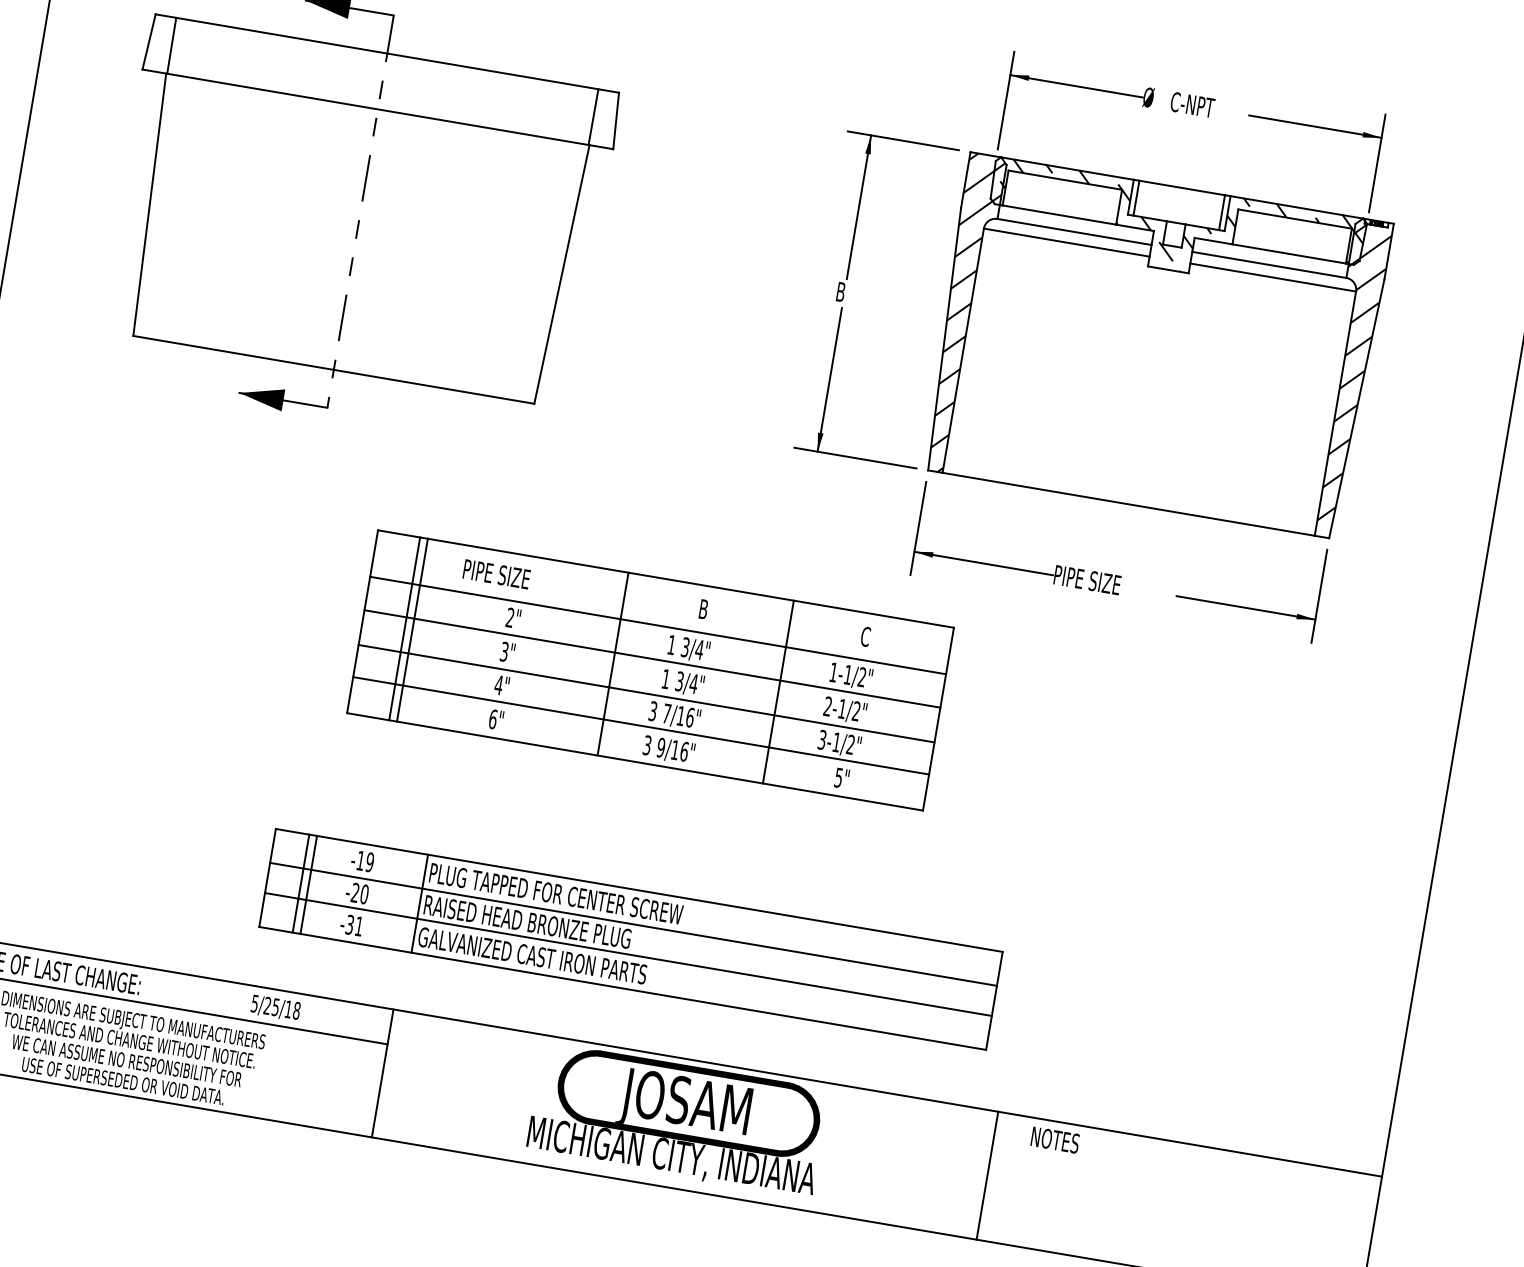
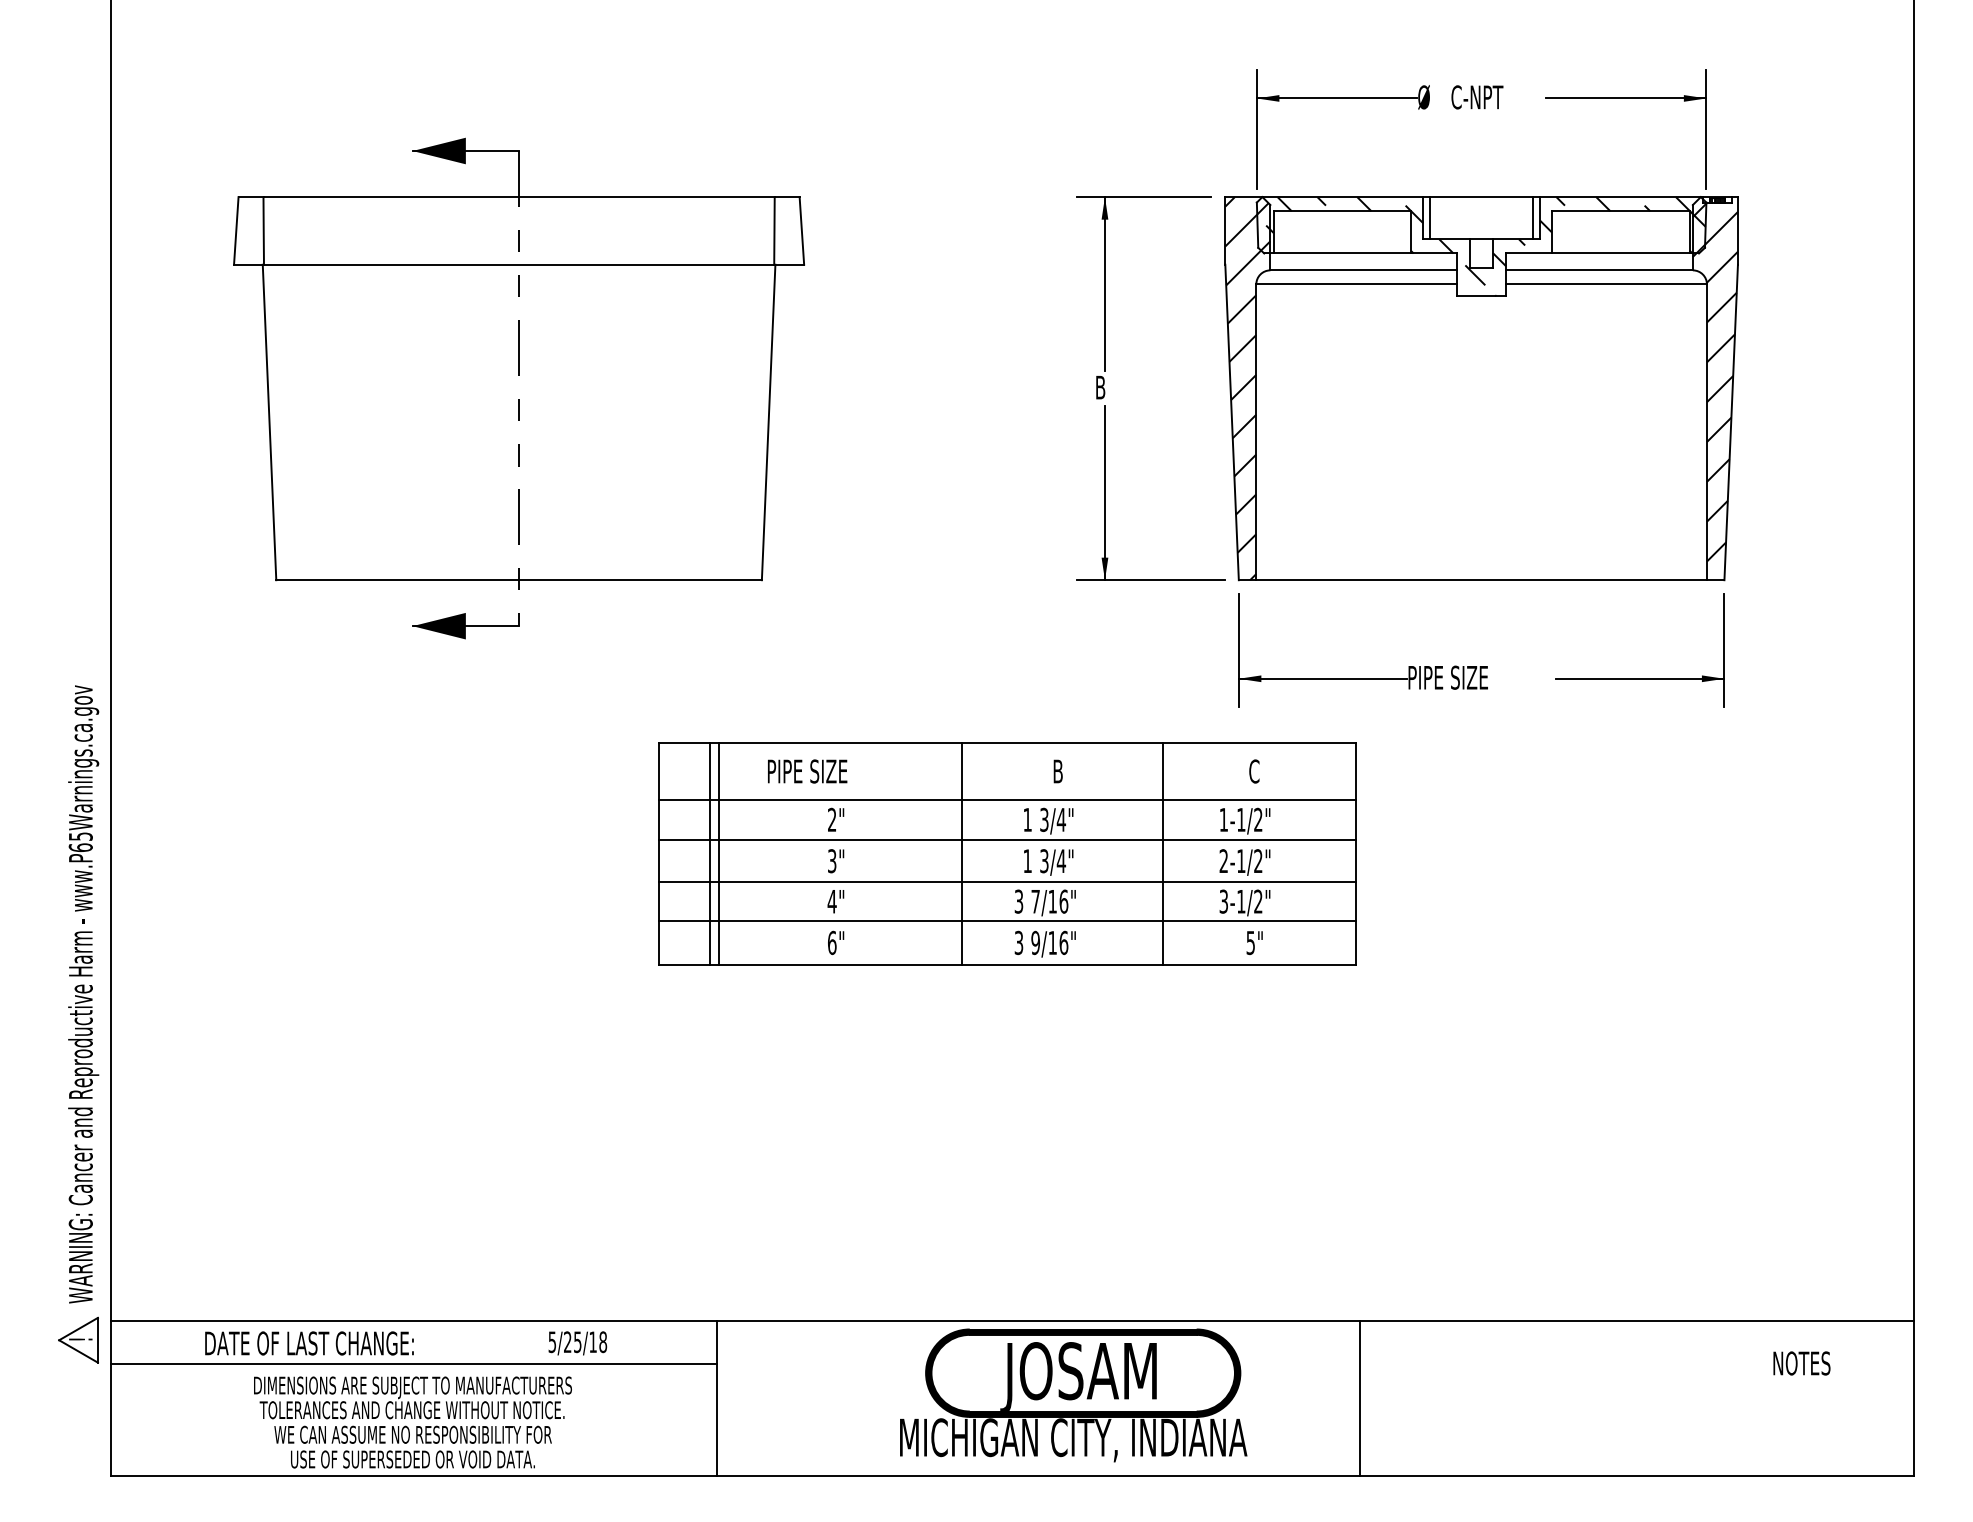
part: (650, 669) -> (1007, 853), moved
part: (630, 939) -> (981, 1191), removed
text: (1054, 1140) -> (1801, 1363), moved
line: (987, 1175) -> (1360, 1398), moved

